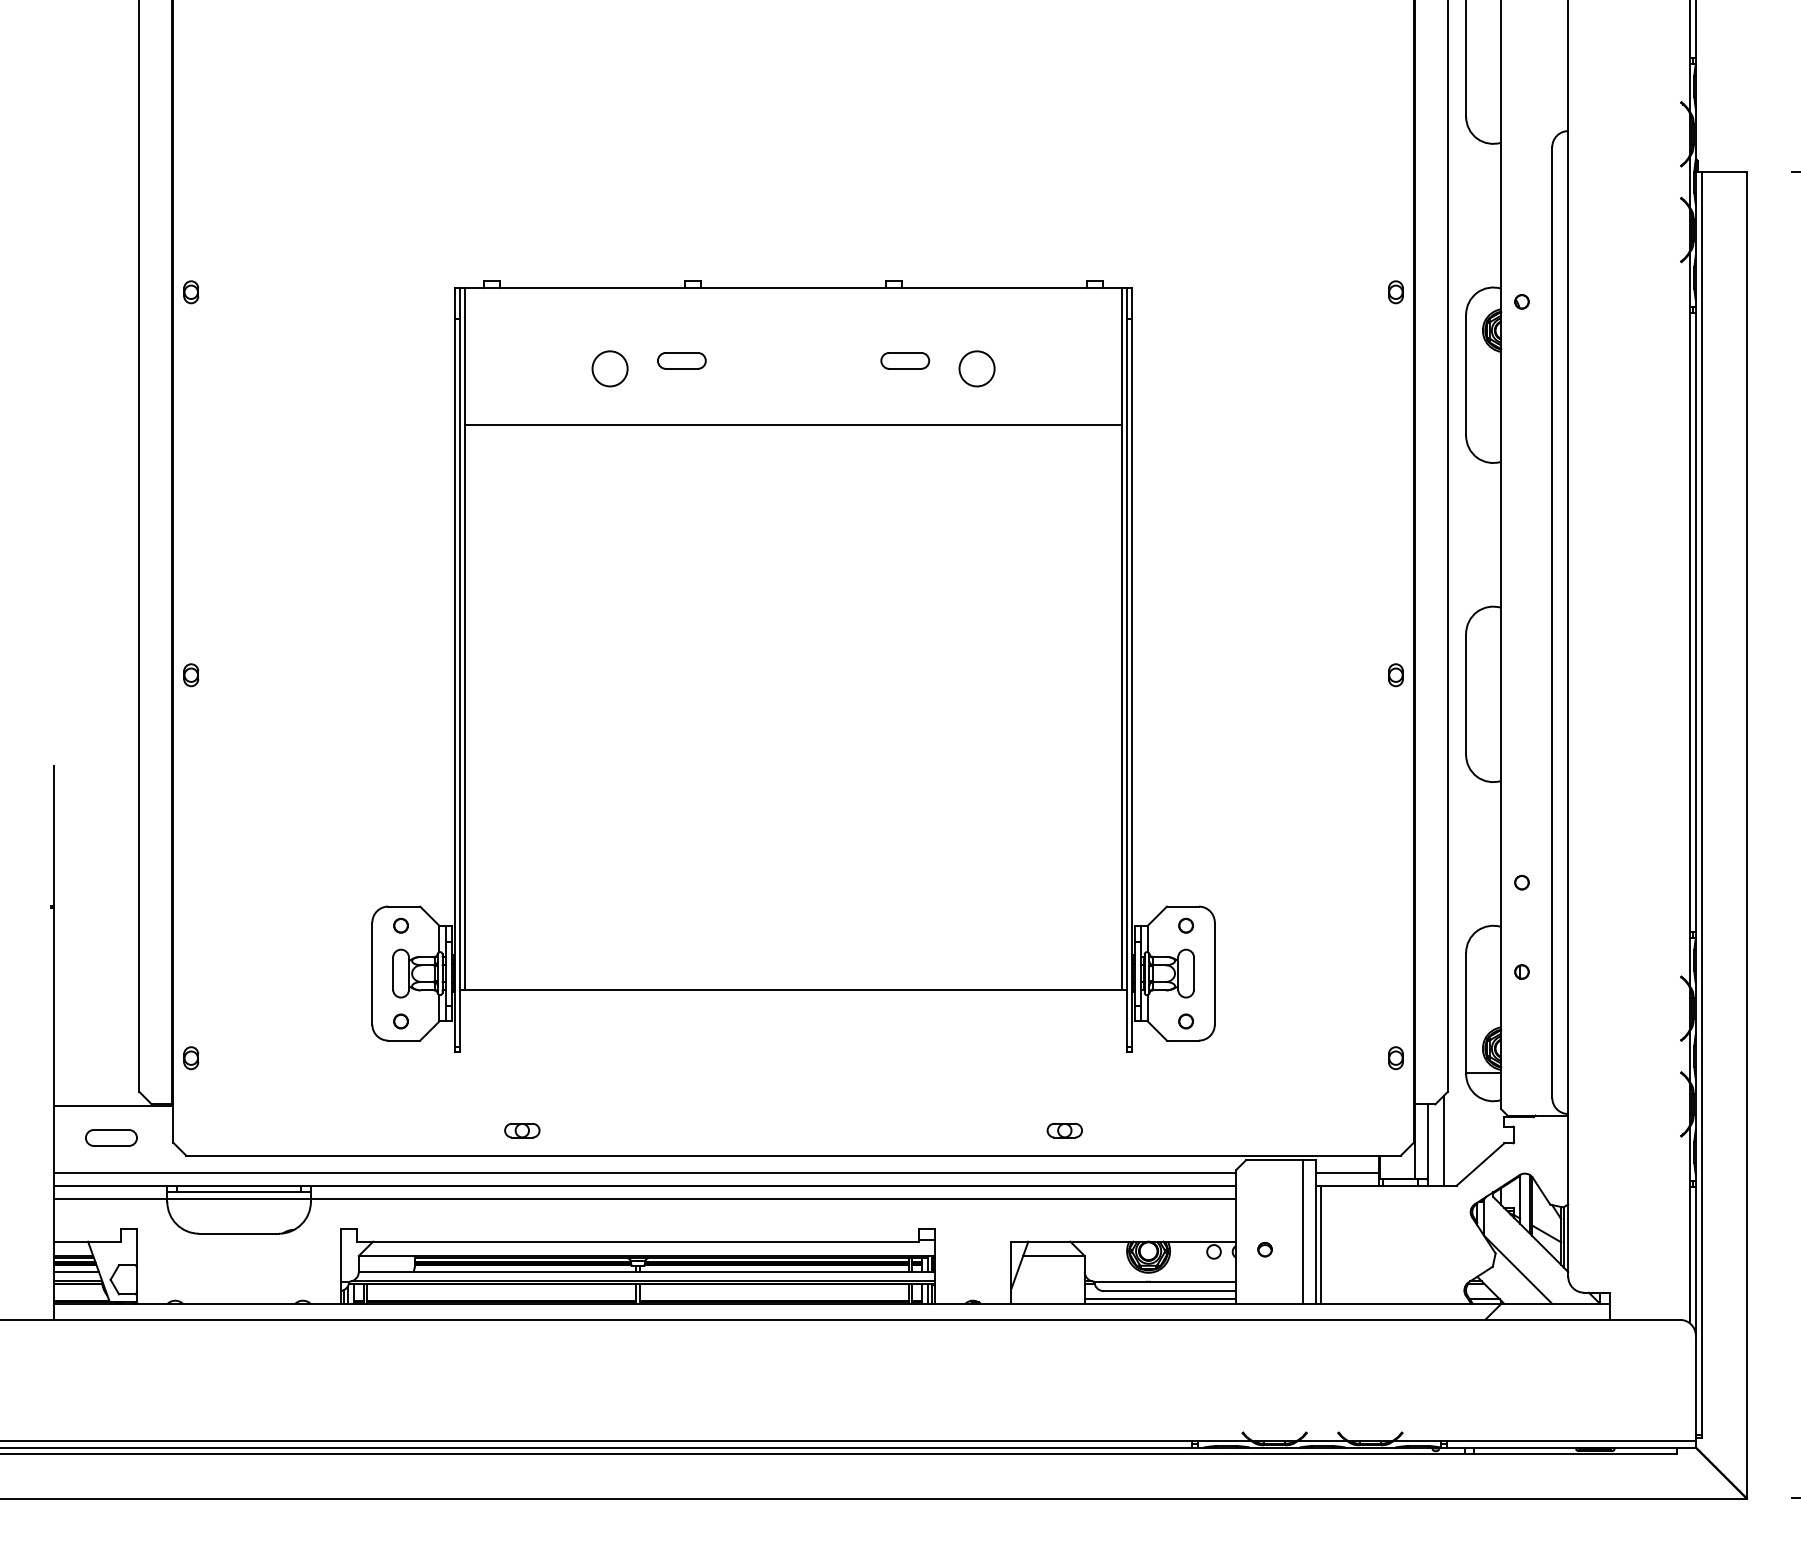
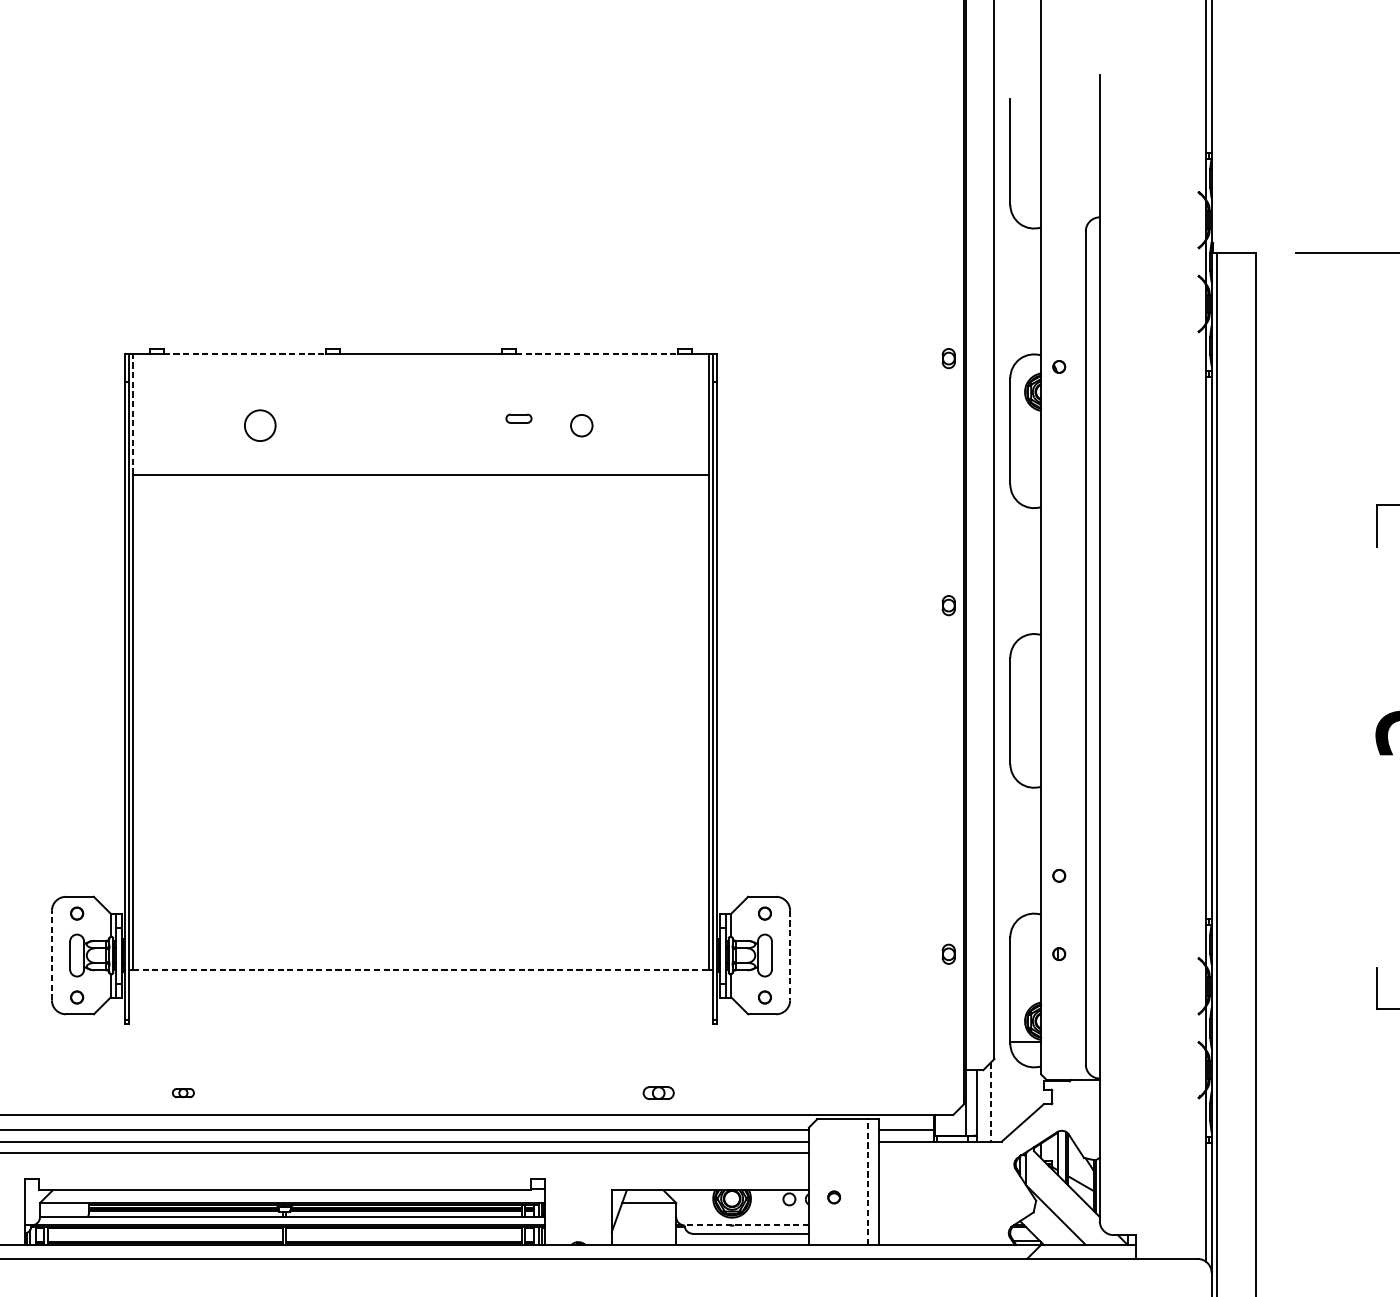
line: (592, 287) -> (244, 354), solid -> dashed
line: (994, 287) -> (597, 354), solid -> dashed
line: (464, 356) -> (132, 414), solid -> dashed
part: (681, 360) -> (322, 418), removed
part: (905, 360) -> (519, 418), size x0.6
circle: (976, 368) -> (581, 425), size x0.7
part: (1395, 675) -> (948, 605), moved
line: (372, 973) -> (52, 955), solid -> dashed
line: (1214, 974) -> (789, 956), solid -> dashed
line: (793, 989) -> (420, 969), solid -> dashed
part: (1395, 1058) -> (948, 954), moved
part: (522, 1130) -> (183, 1093), size x0.7
line: (1443, 1140) -> (990, 1101), solid -> dashed
line: (1303, 1232) -> (867, 1182), solid -> dashed
line: (1320, 1244) -> (882, 1192), removed
line: (1164, 1281) -> (746, 1225), solid -> dashed
line: (1160, 1299) -> (742, 1241), removed

